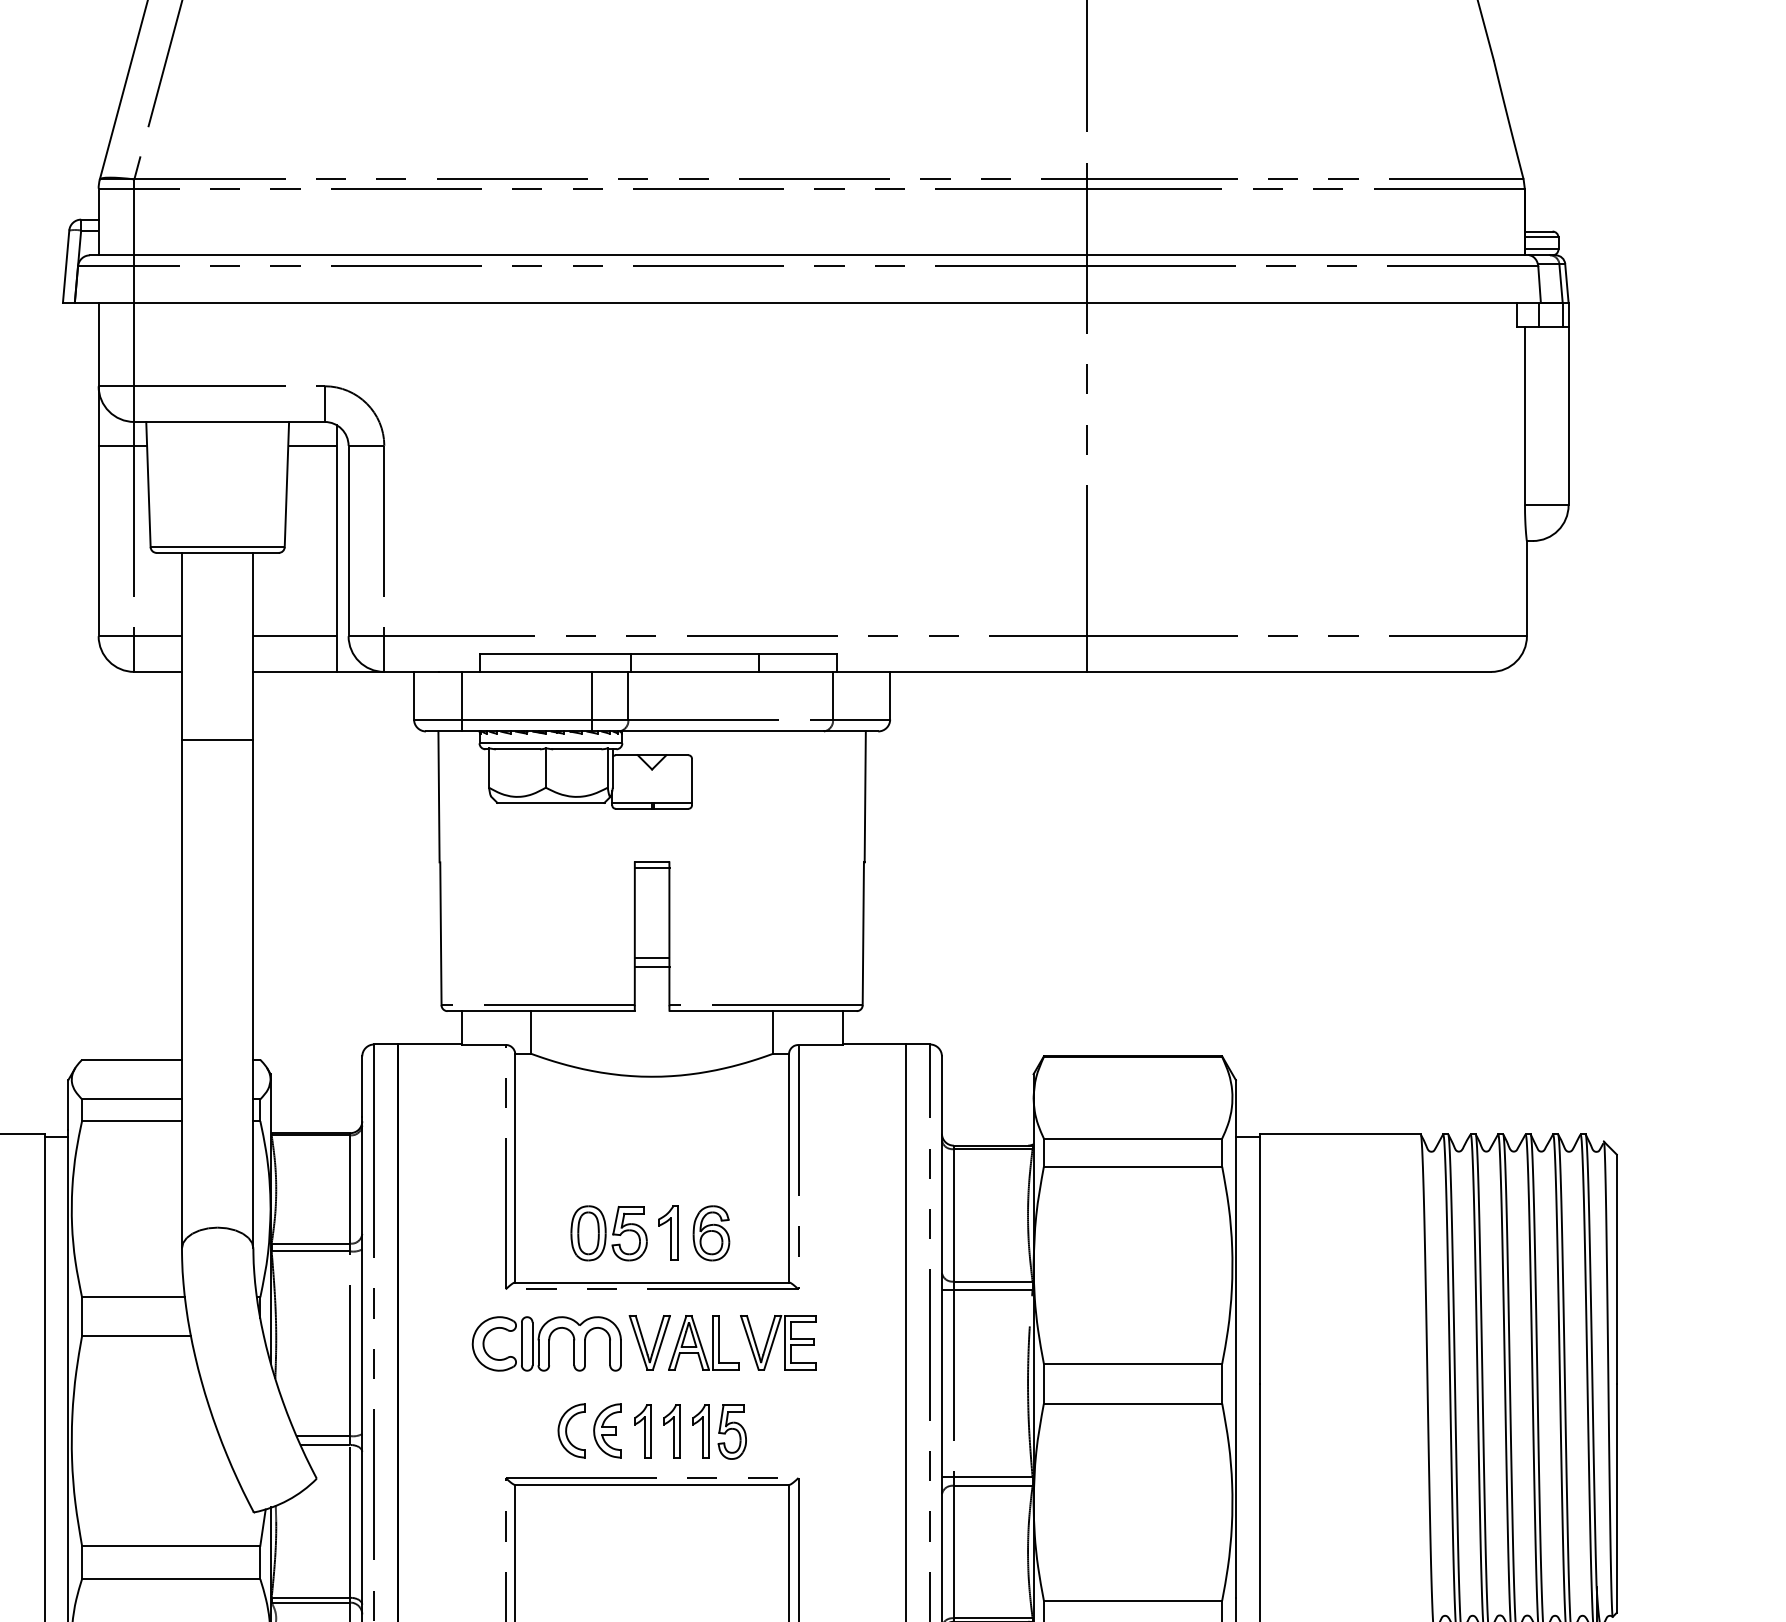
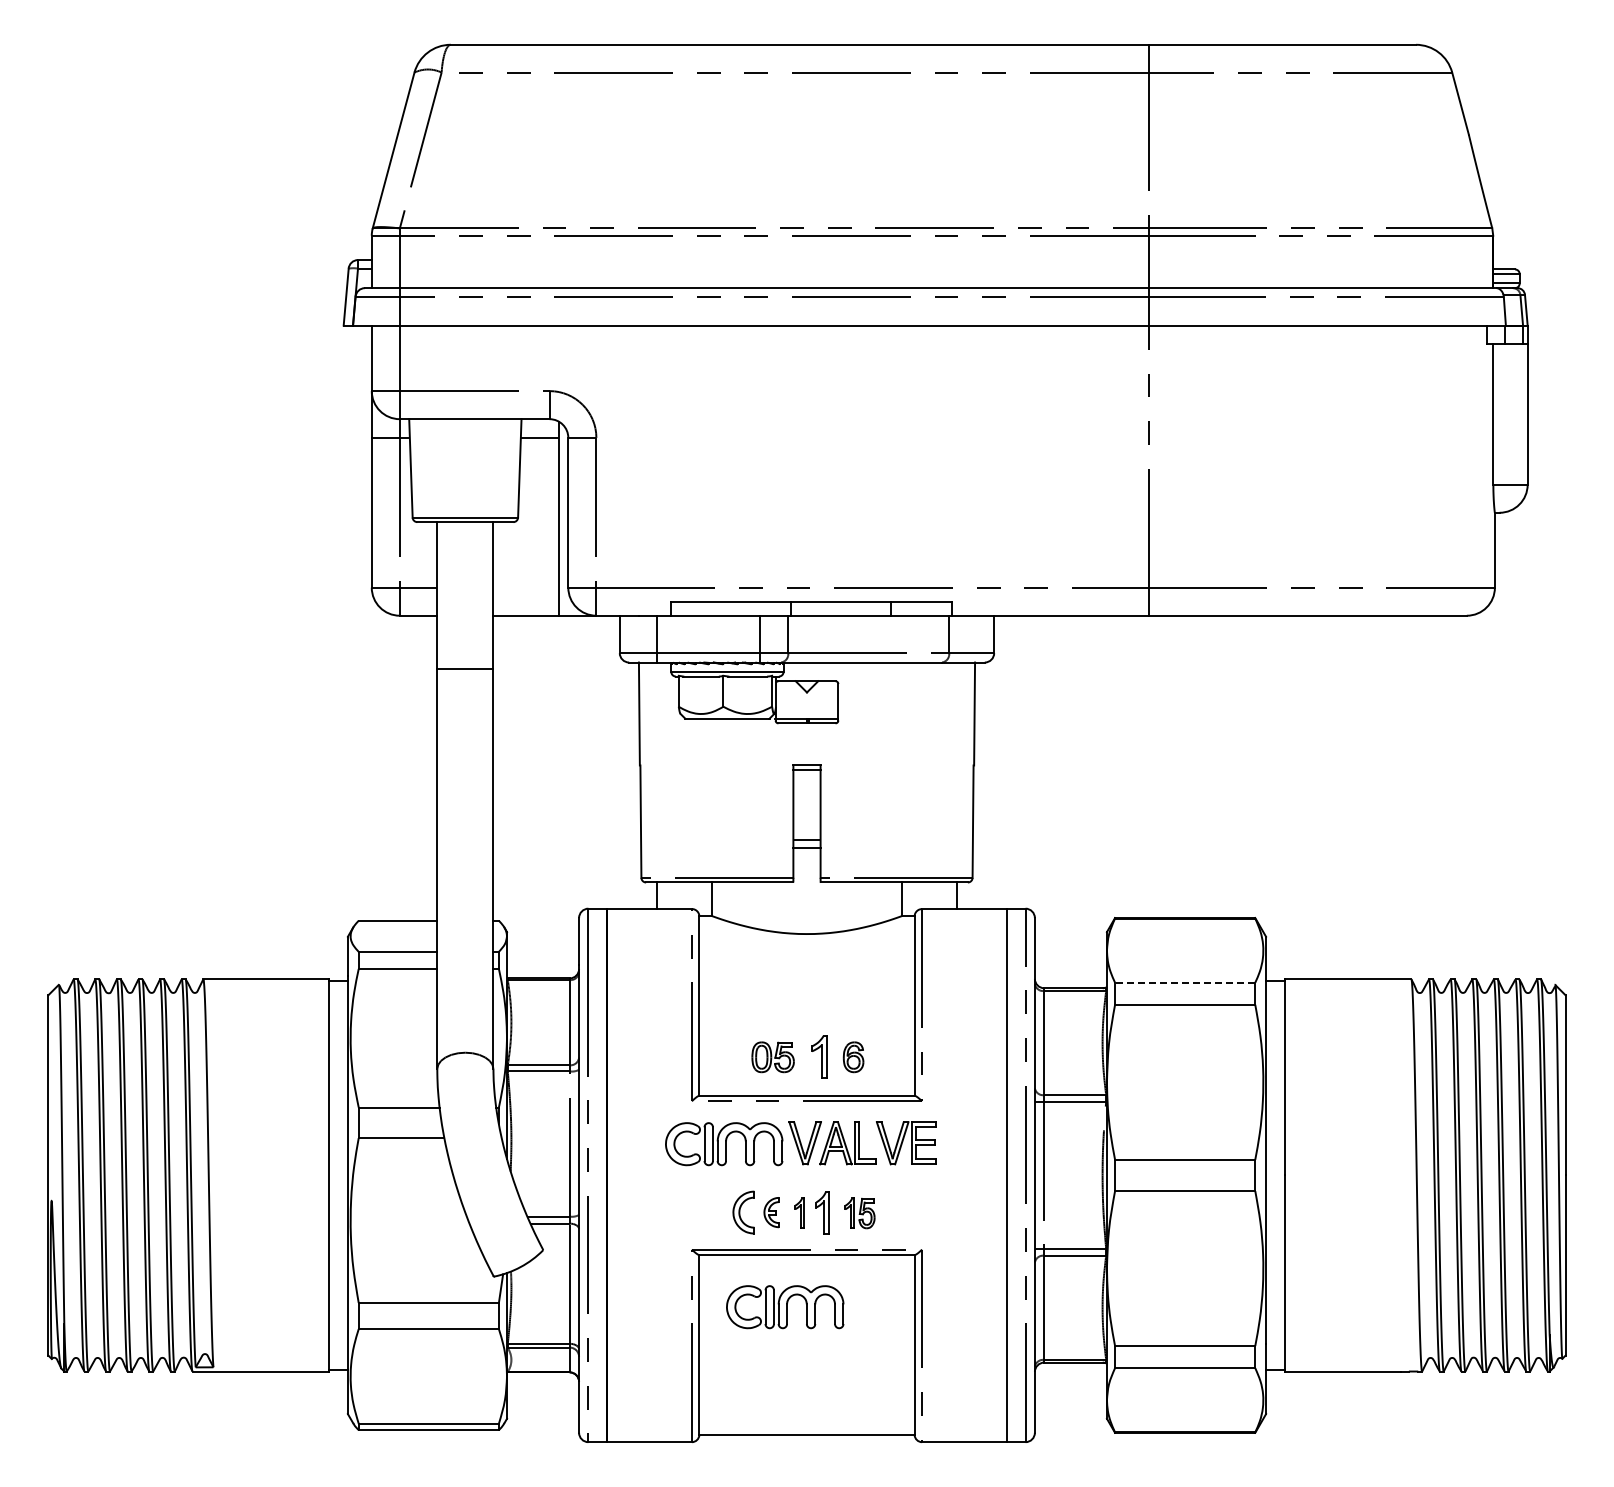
line: (294, 636) -> (525, 587), removed
line: (1132, 1138) -> (1184, 982), solid -> dashed
part: (608, 1233) -> (772, 1057), size x0.7
part: (711, 1233) -> (853, 1057), size x0.7
part: (606, 1430) -> (771, 1212), size x0.7
part: (642, 1430) -> (799, 1212), size x0.7
part: (718, 1432) -> (859, 1213), size x0.7
part: (624, 1551) -> (785, 1307), added

